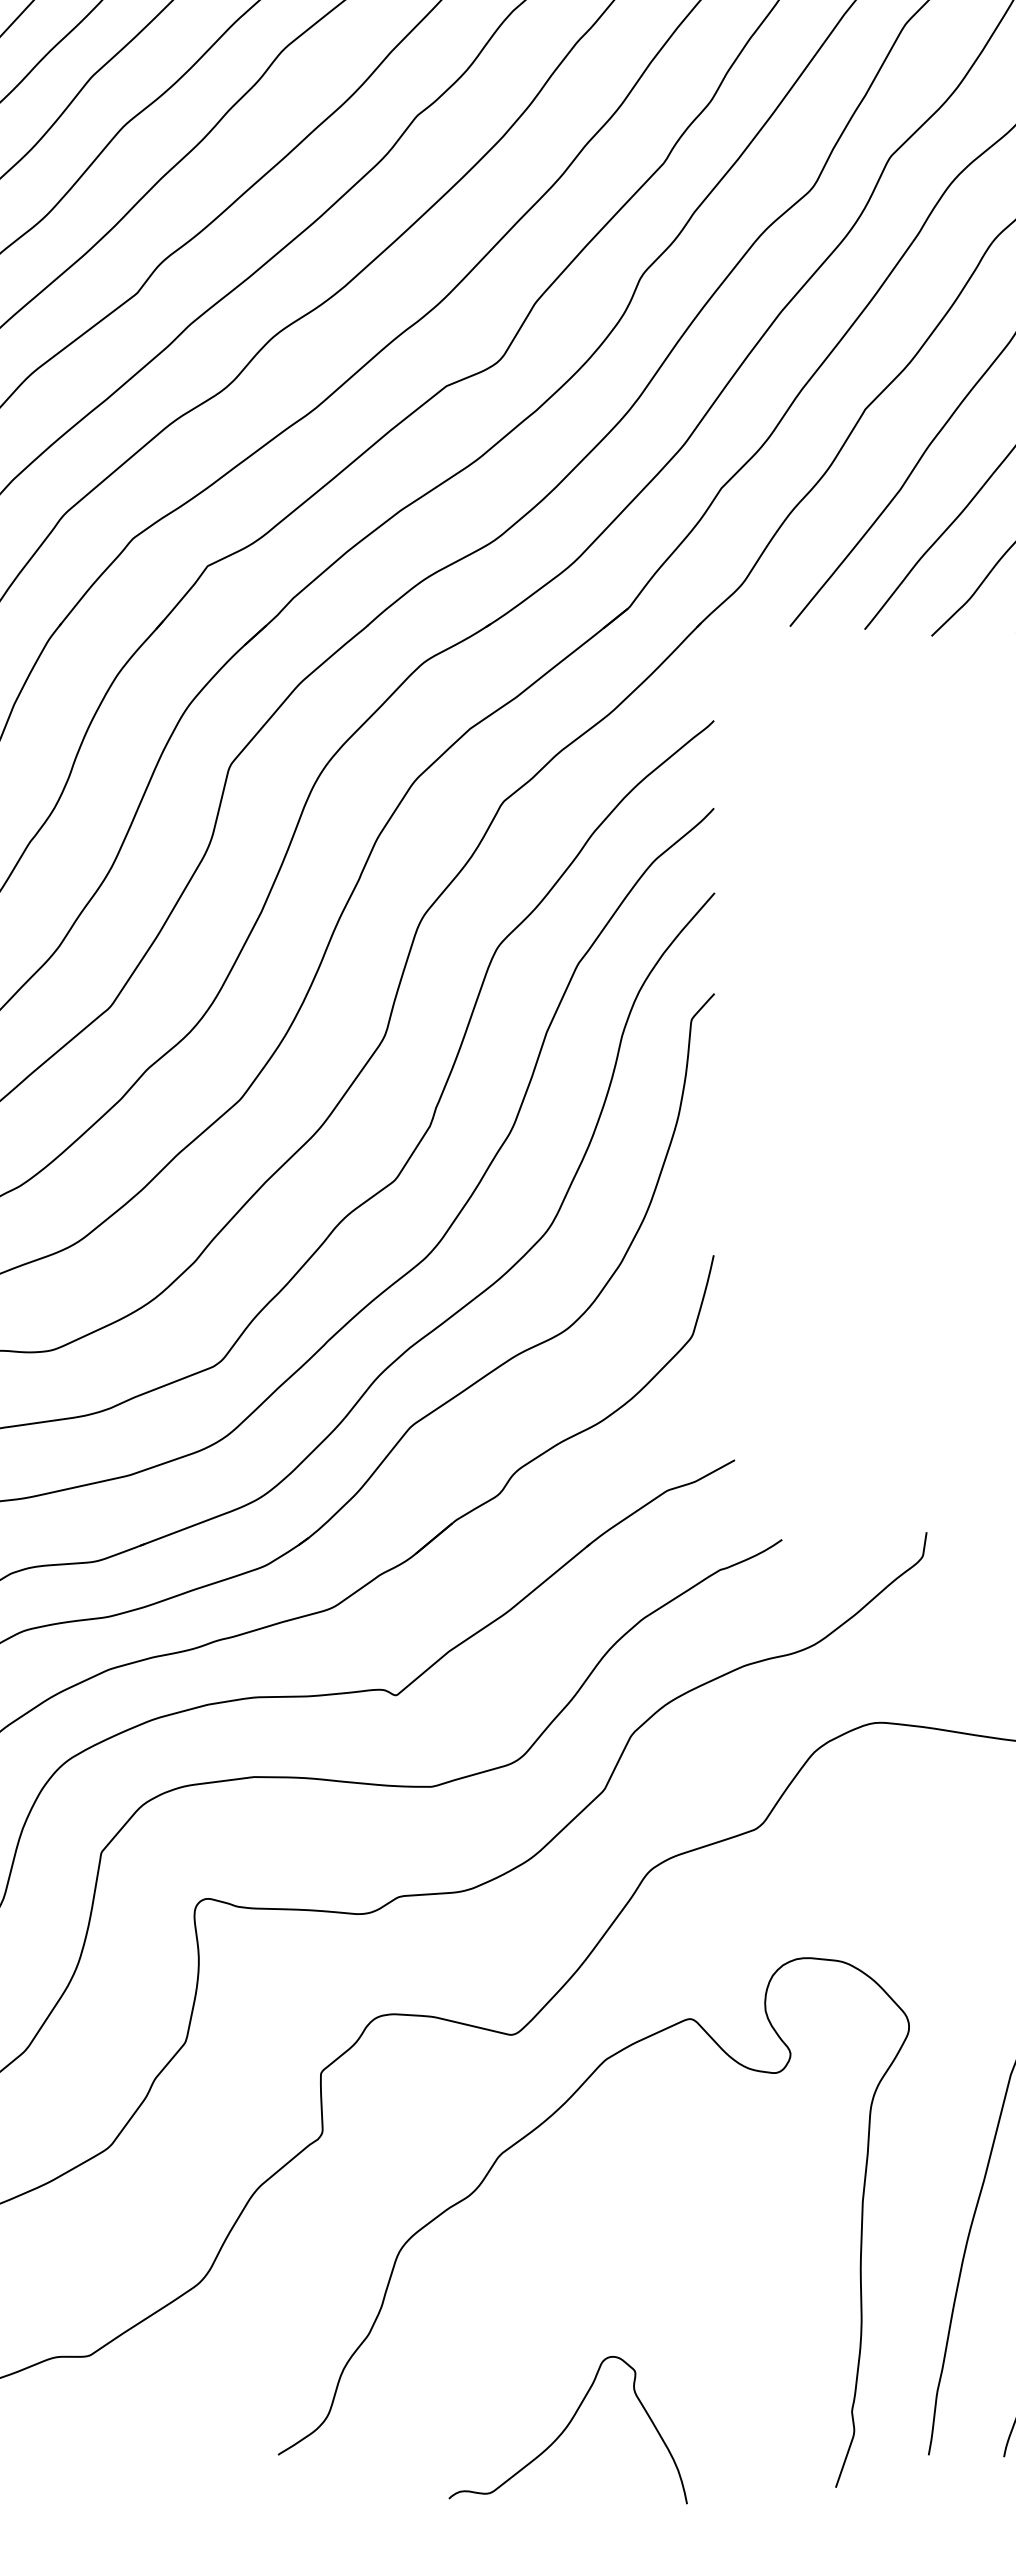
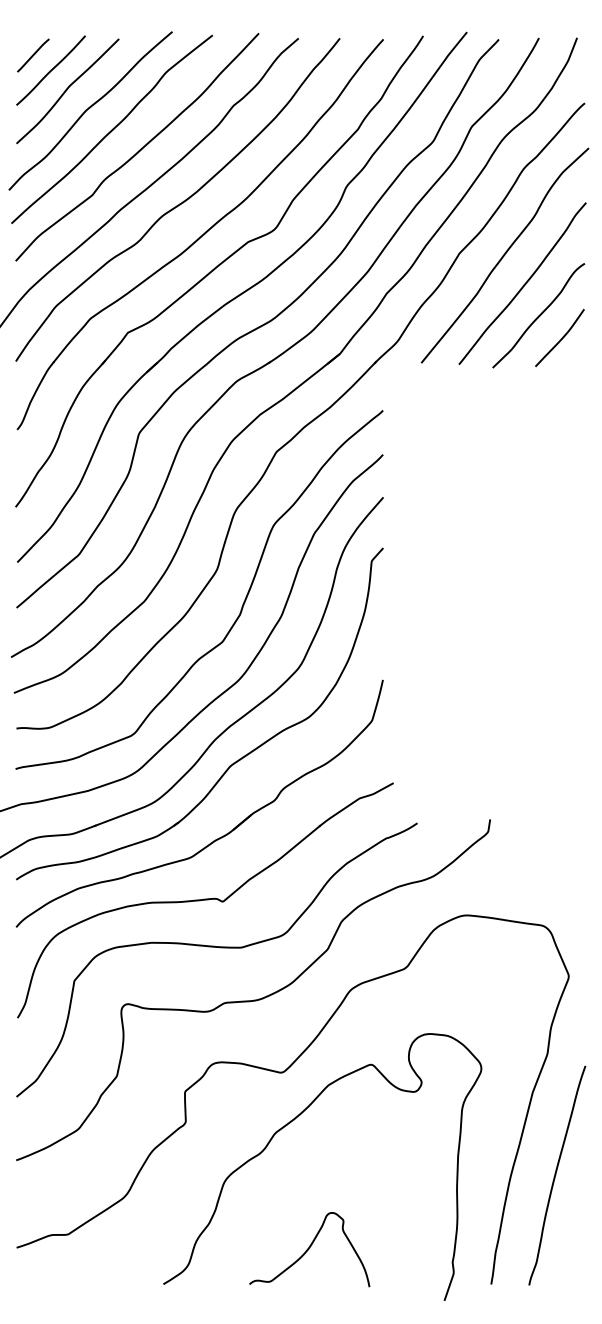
curve: (567, 2429) -> (309, 1249), moved

